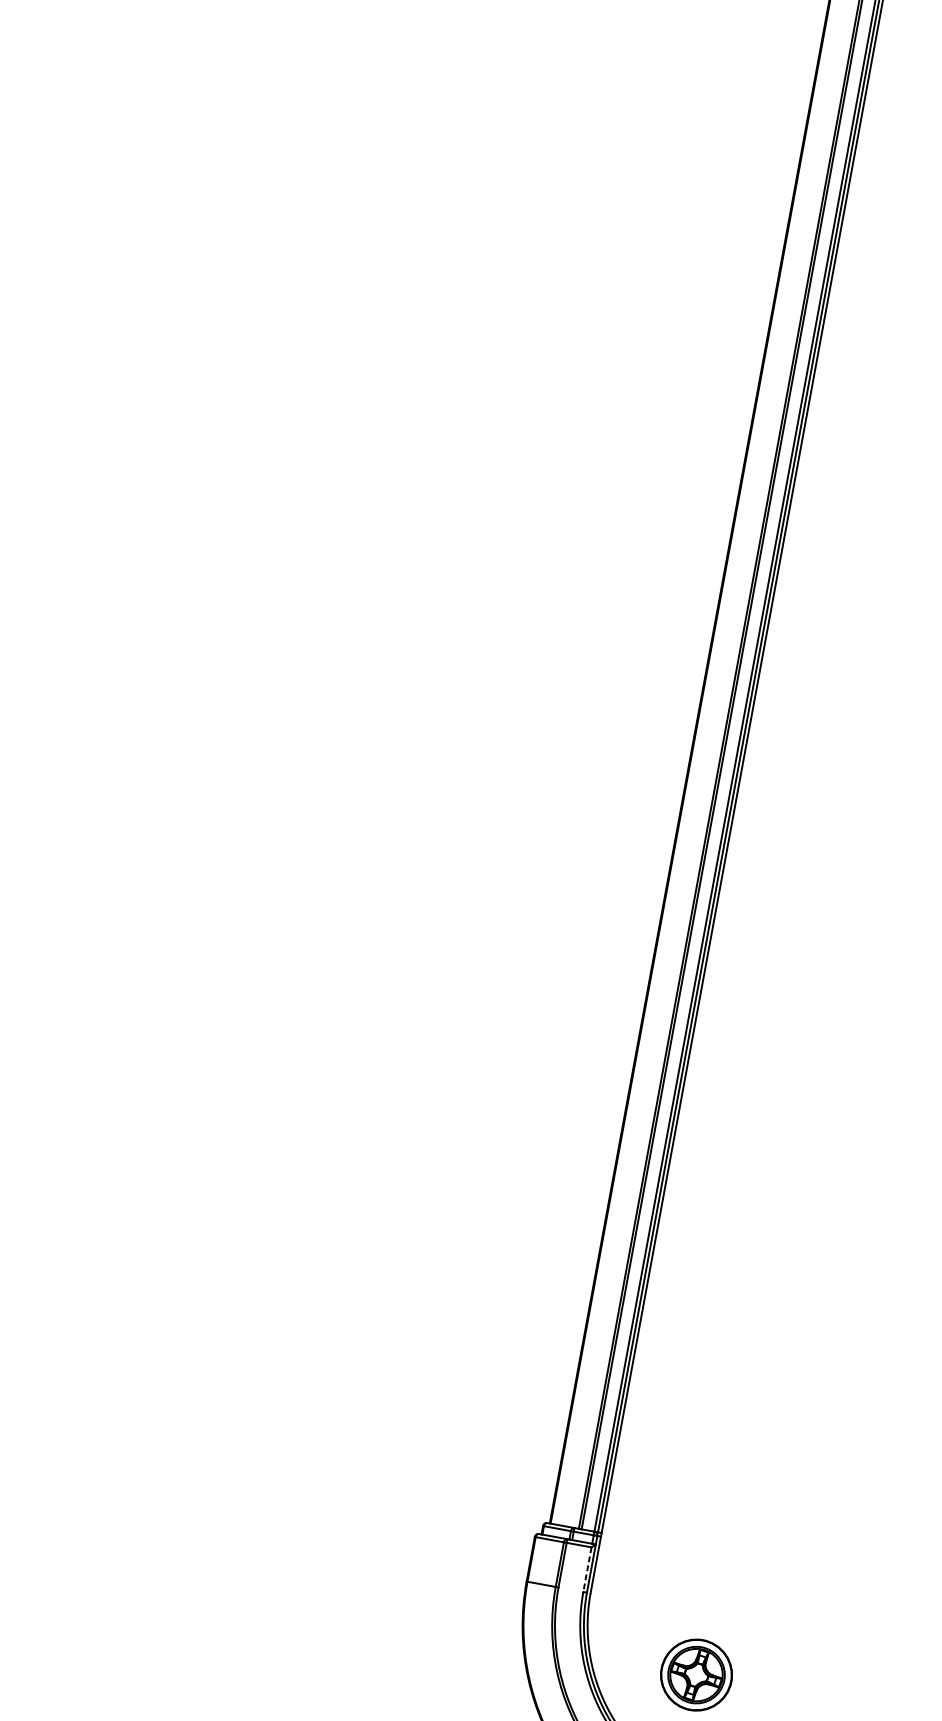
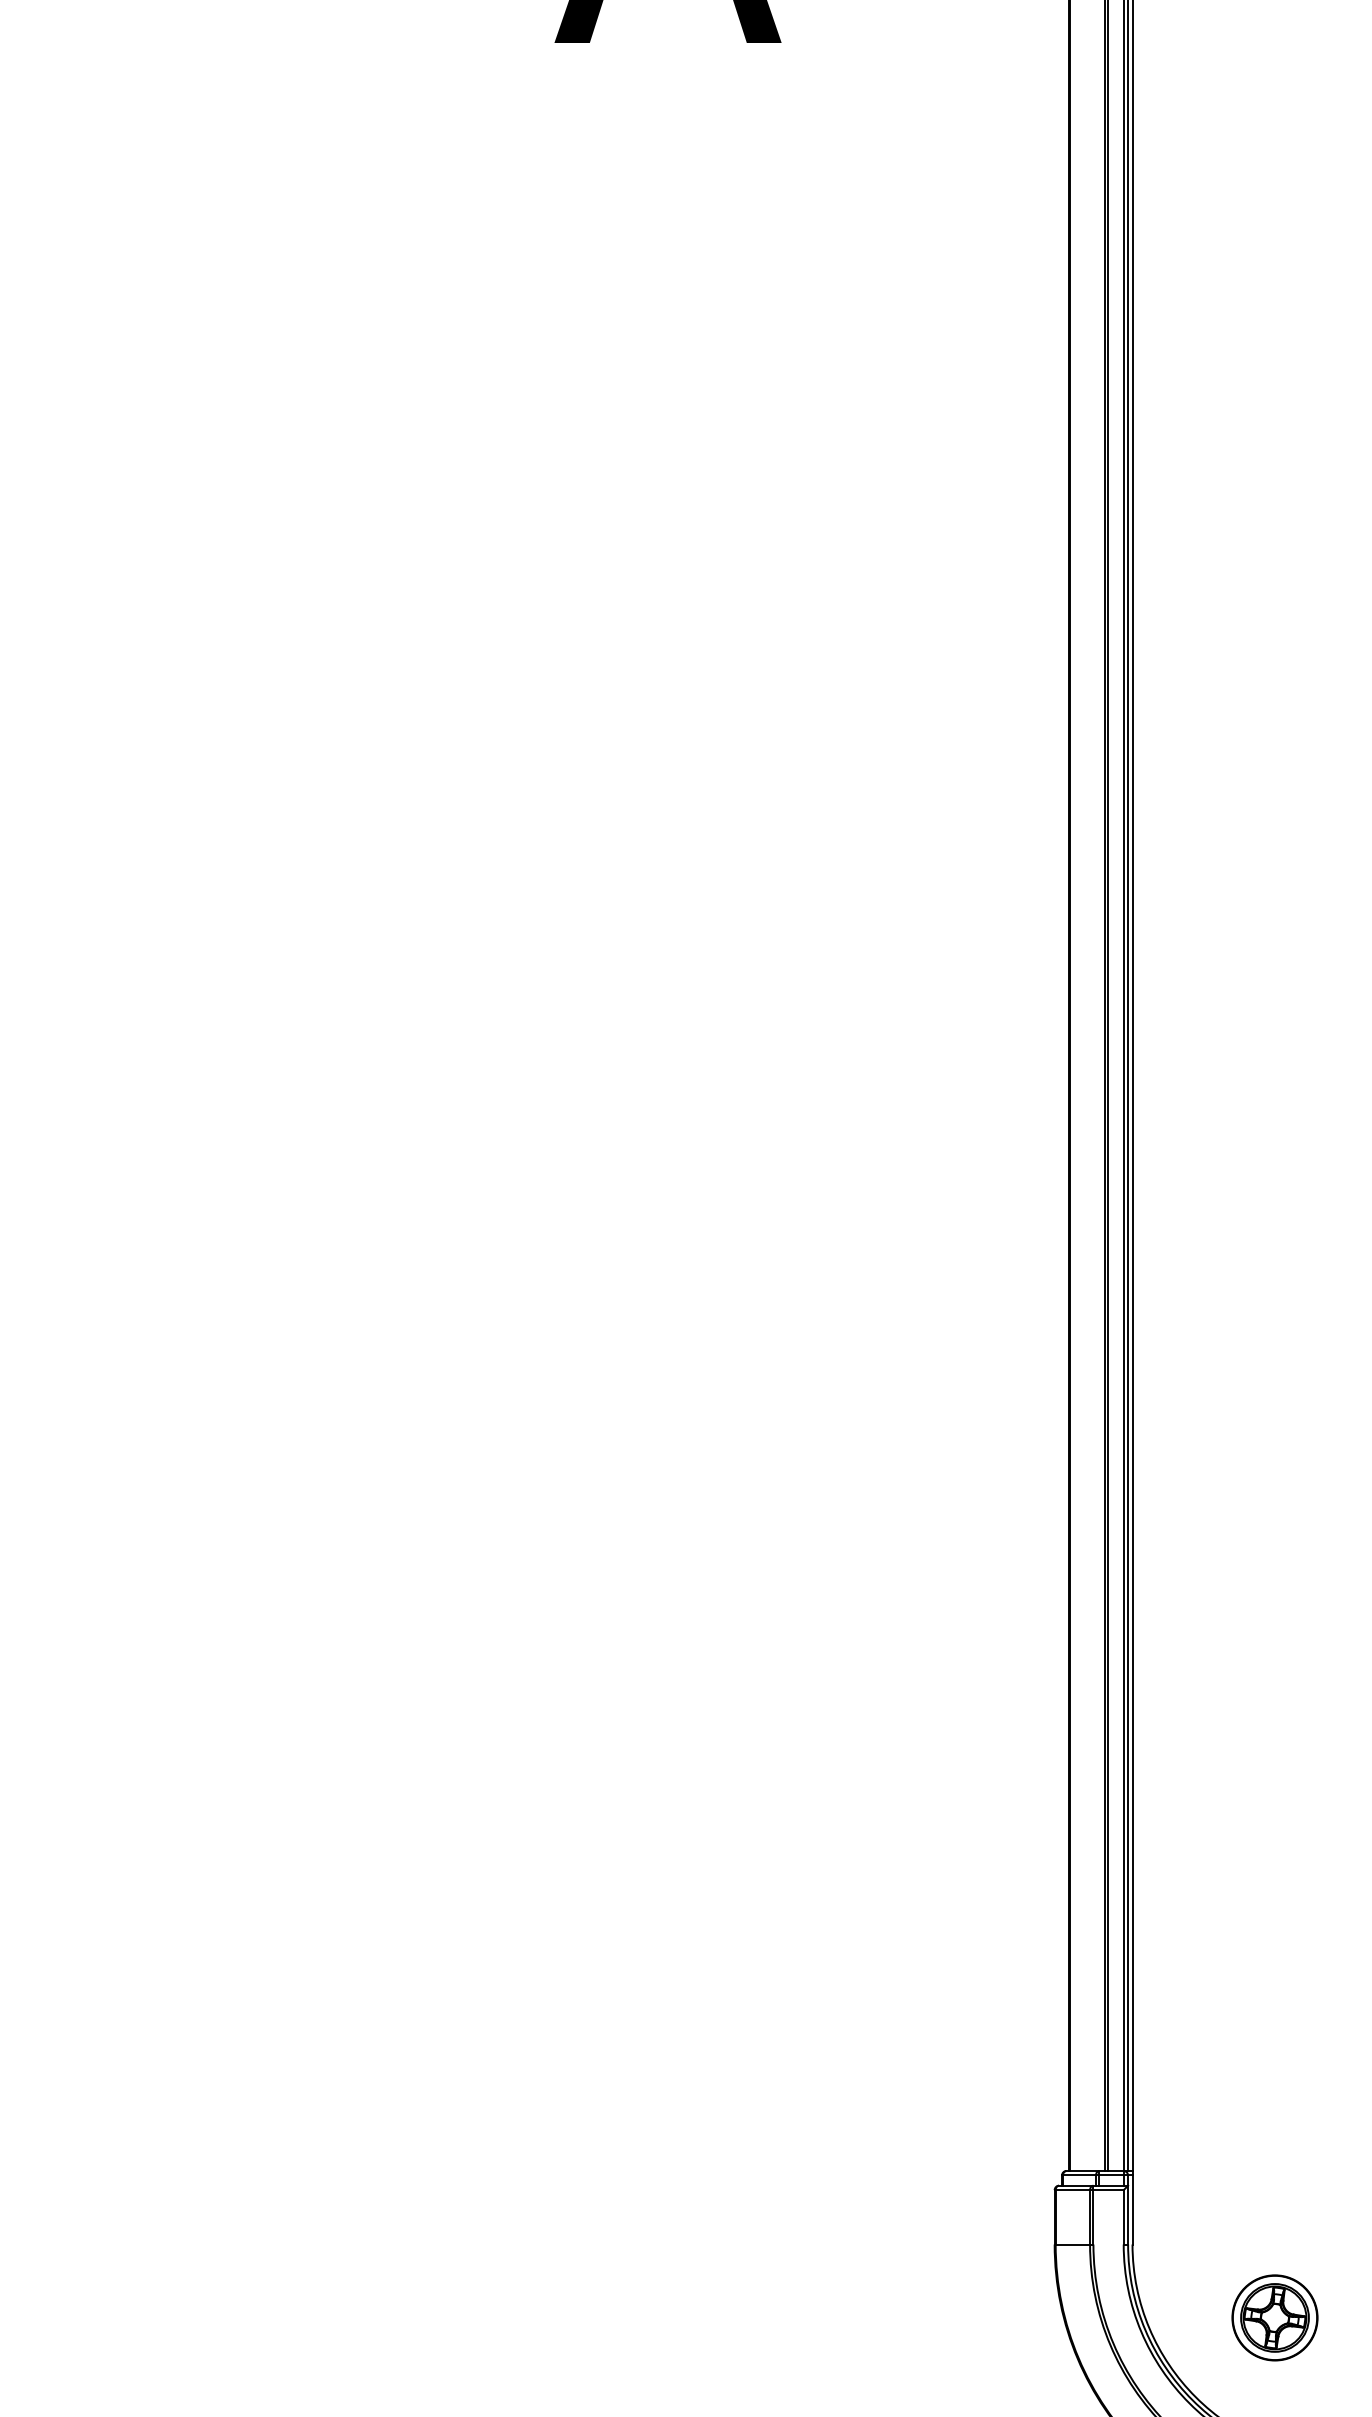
line: (587, 1569) -> (1123, 2217), dashed -> solid

